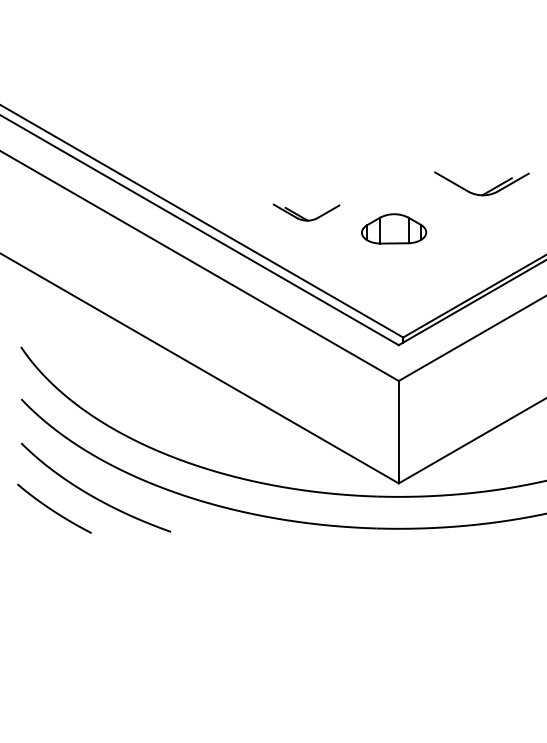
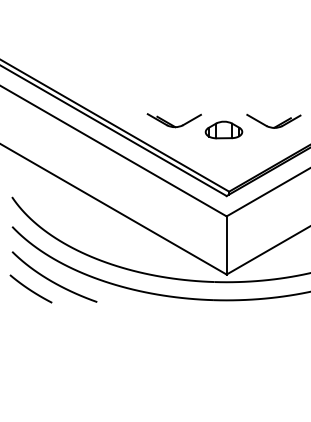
part: (481, 182) -> (273, 120), moved
part: (305, 212) -> (173, 120), size x1.43

